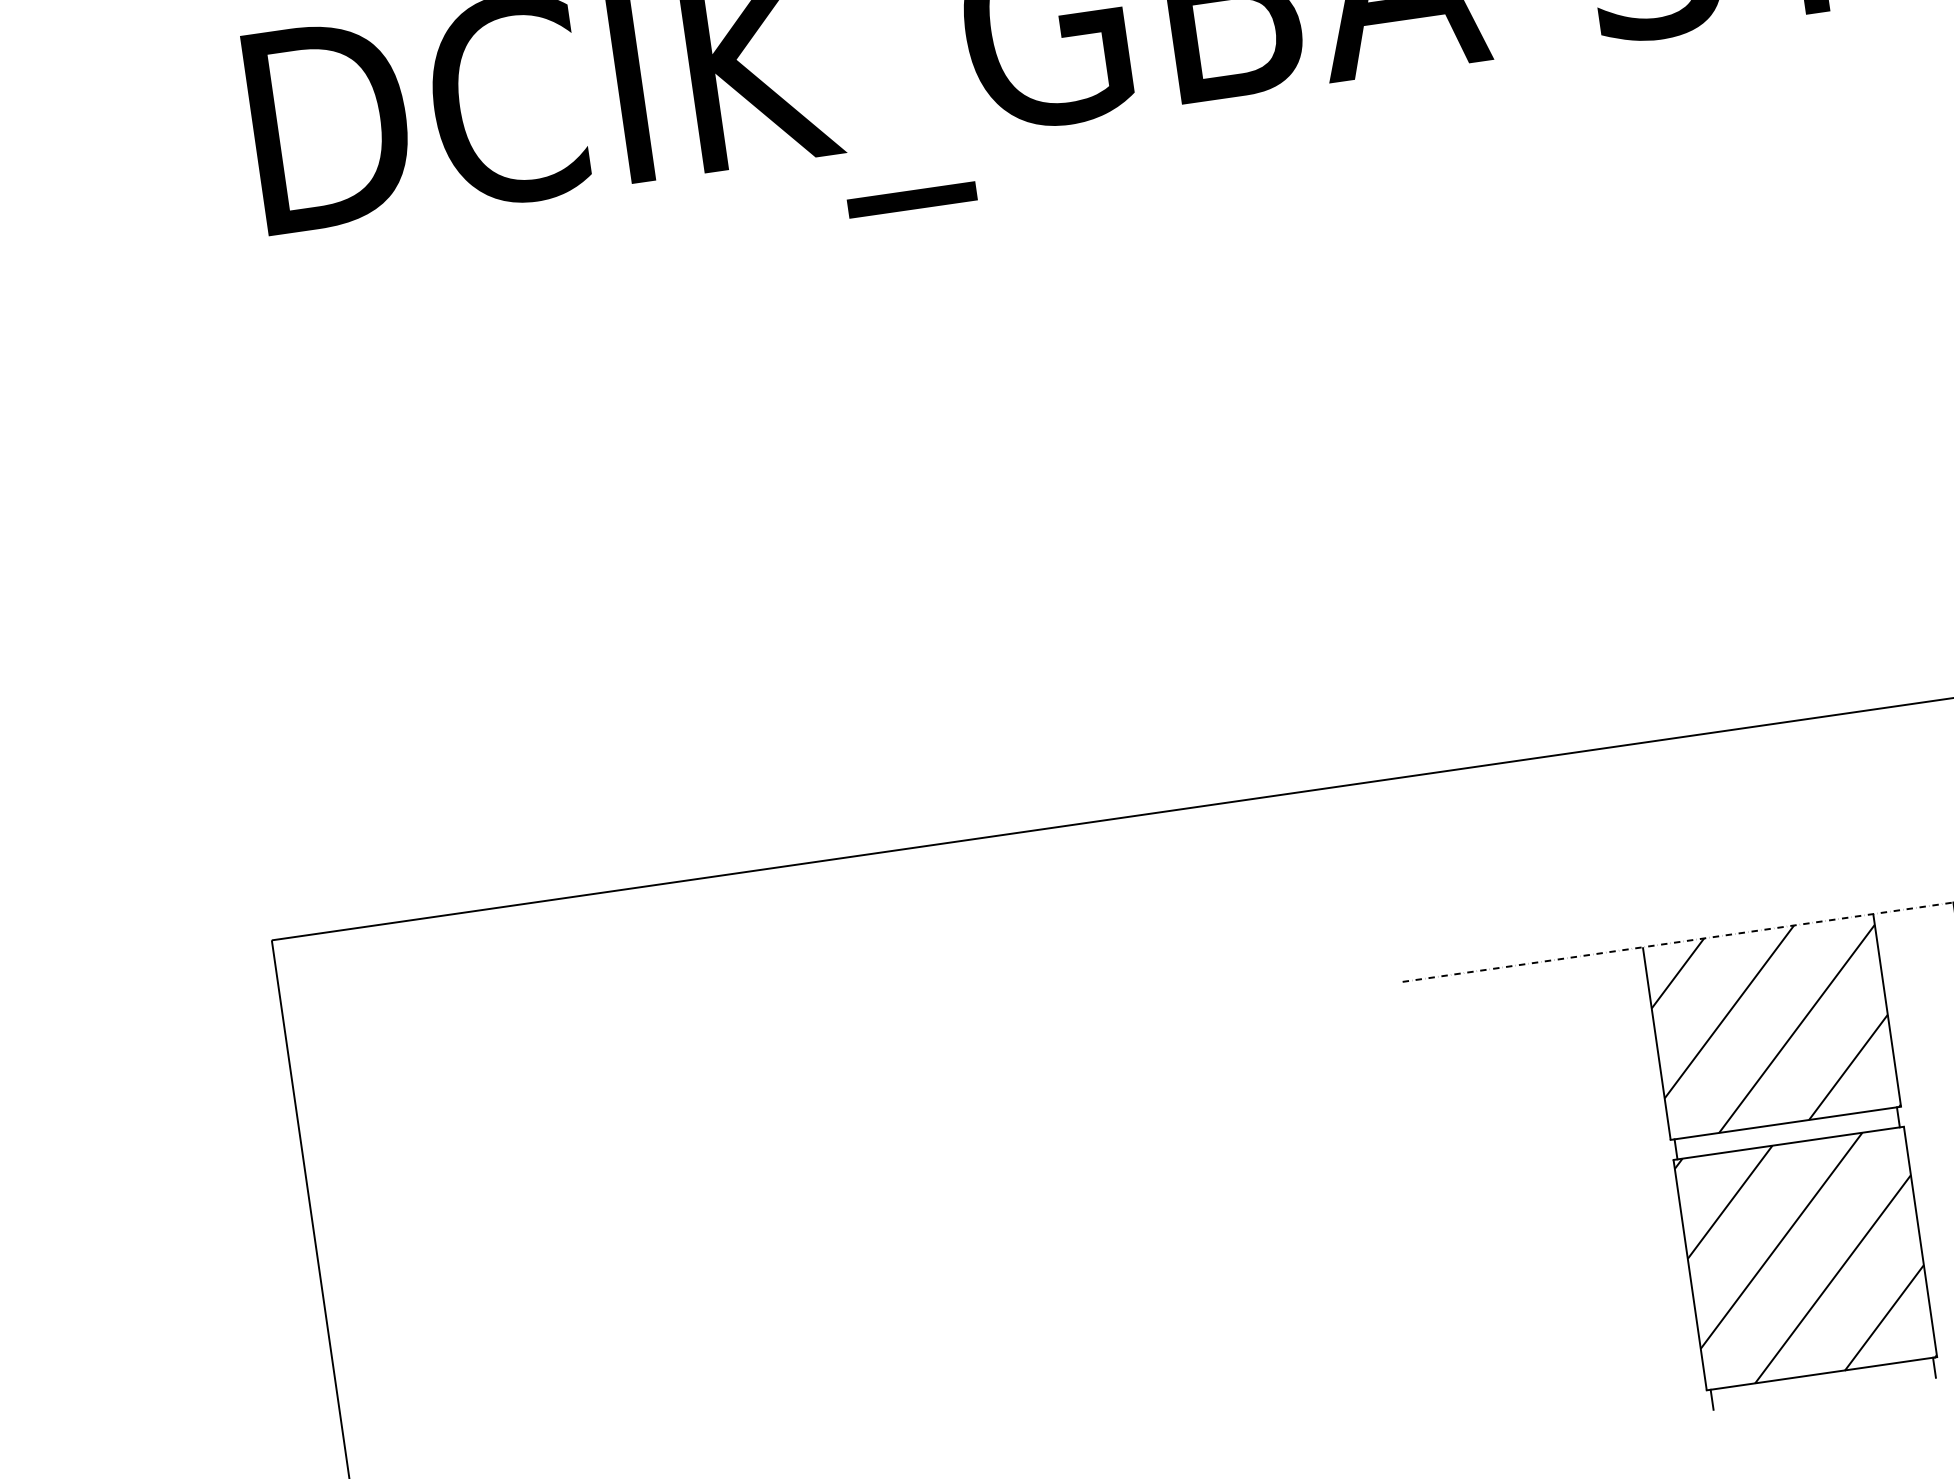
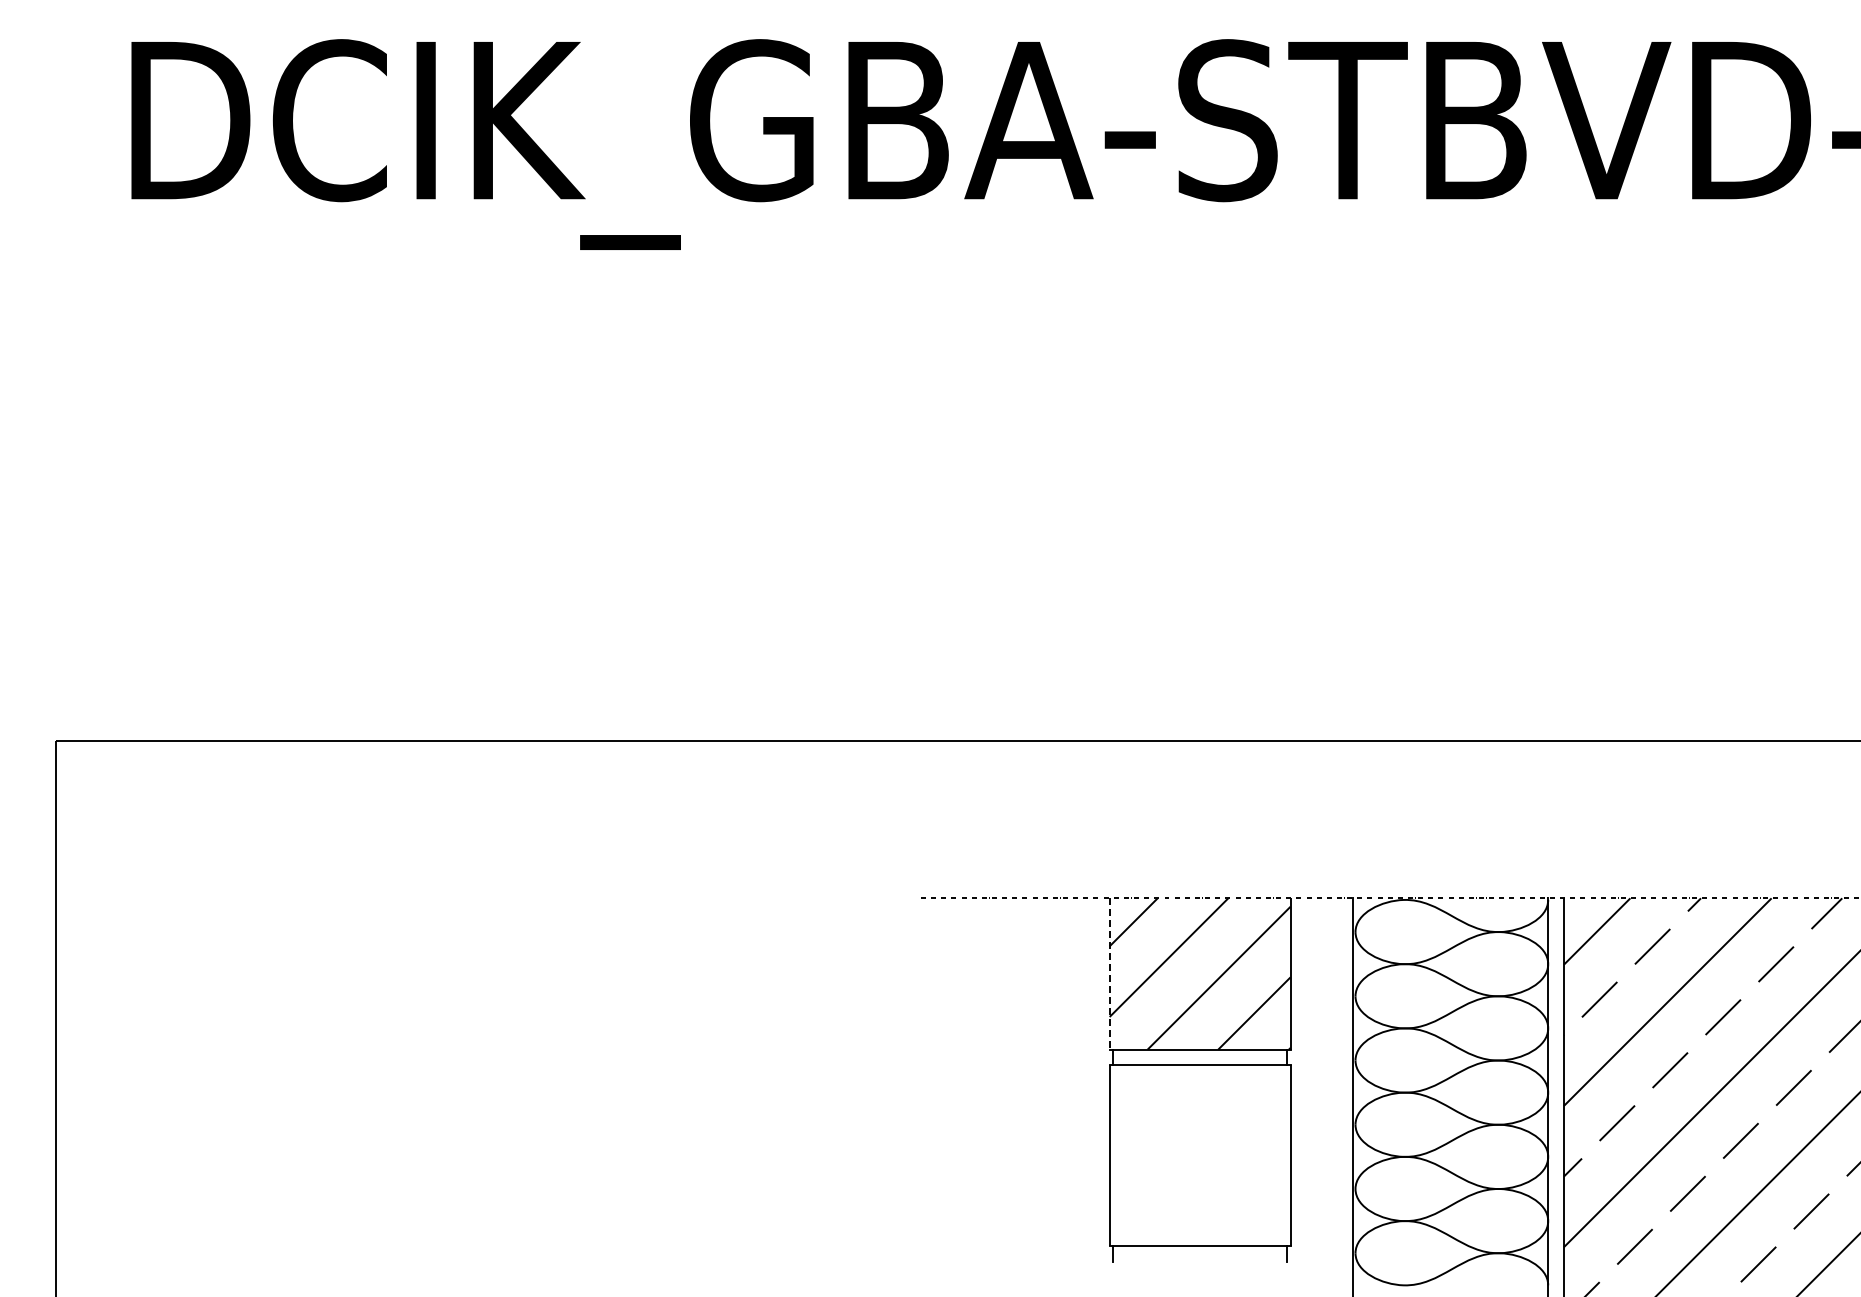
line: (1656, 1043) -> (1109, 973), solid -> dashed
hatch: (1804, 1258) -> (1199, 1155), removed

